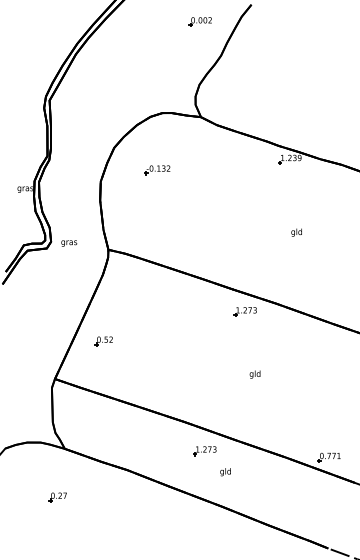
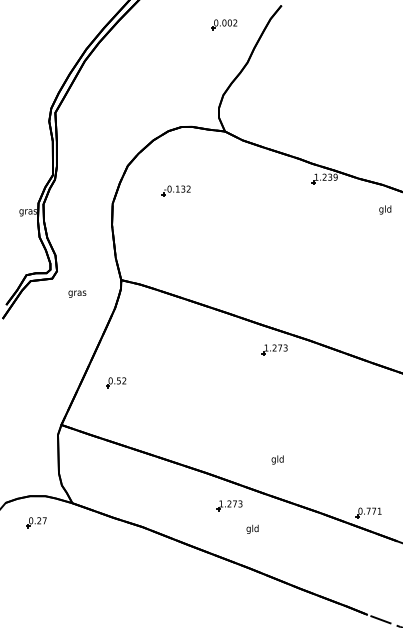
text: (296, 232) -> (385, 209), moved
text: (69, 242) -> (77, 293), moved
text: (254, 374) -> (277, 459), moved
part: (57, 497) -> (36, 522), moved

